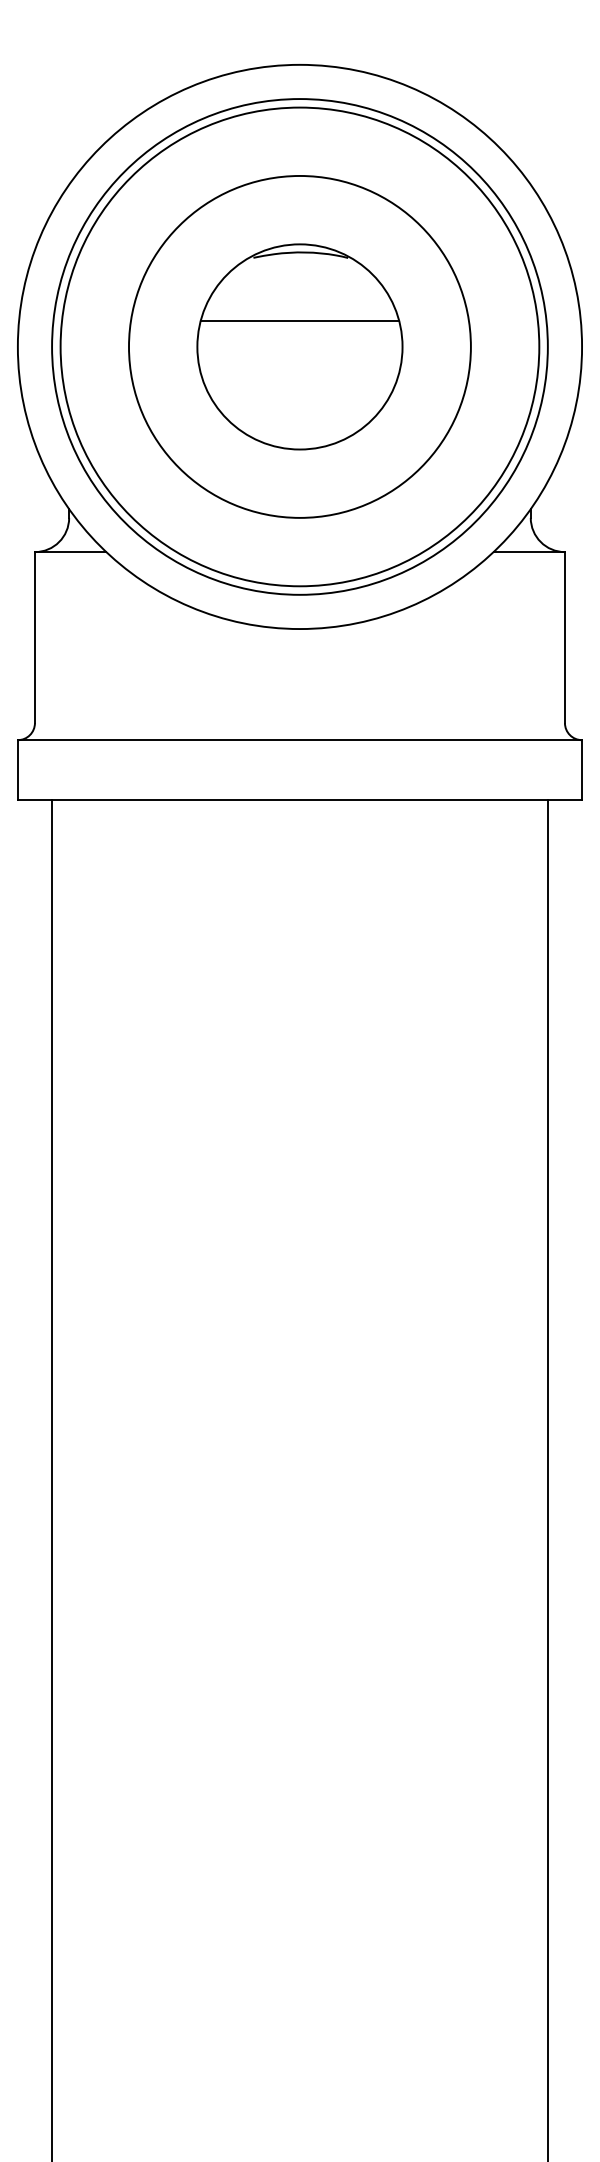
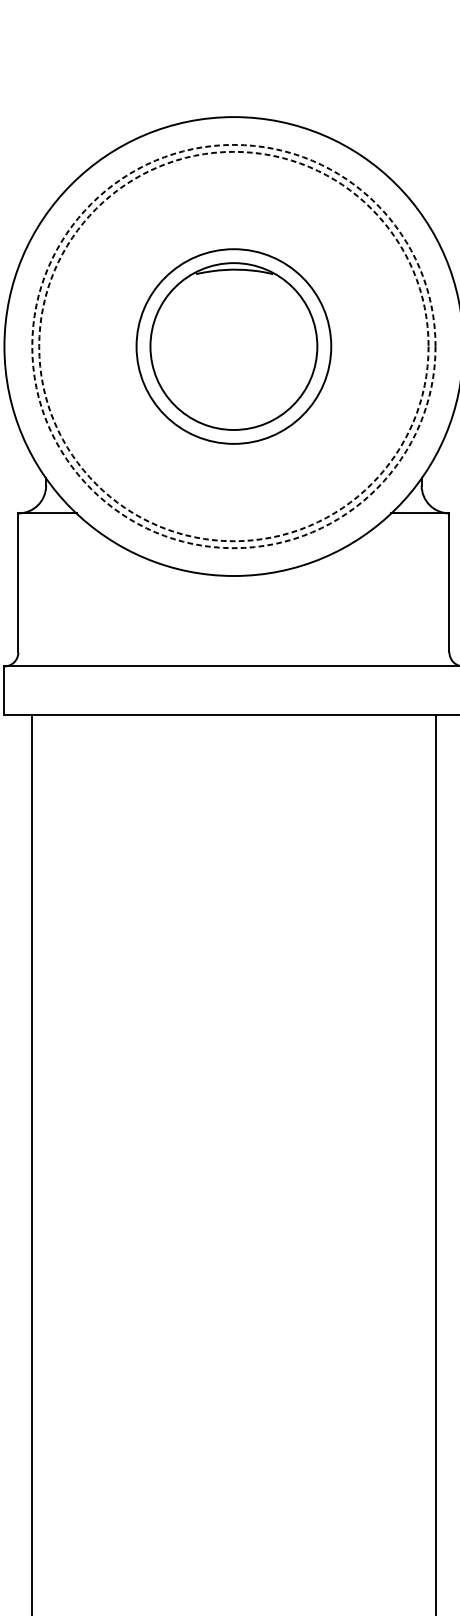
line: (299, 321) -> (233, 325), removed
circle: (299, 346) -> (233, 346), size x0.7
circle: (299, 346) -> (233, 346), solid -> dashed
circle: (299, 346) -> (233, 346), solid -> dashed

